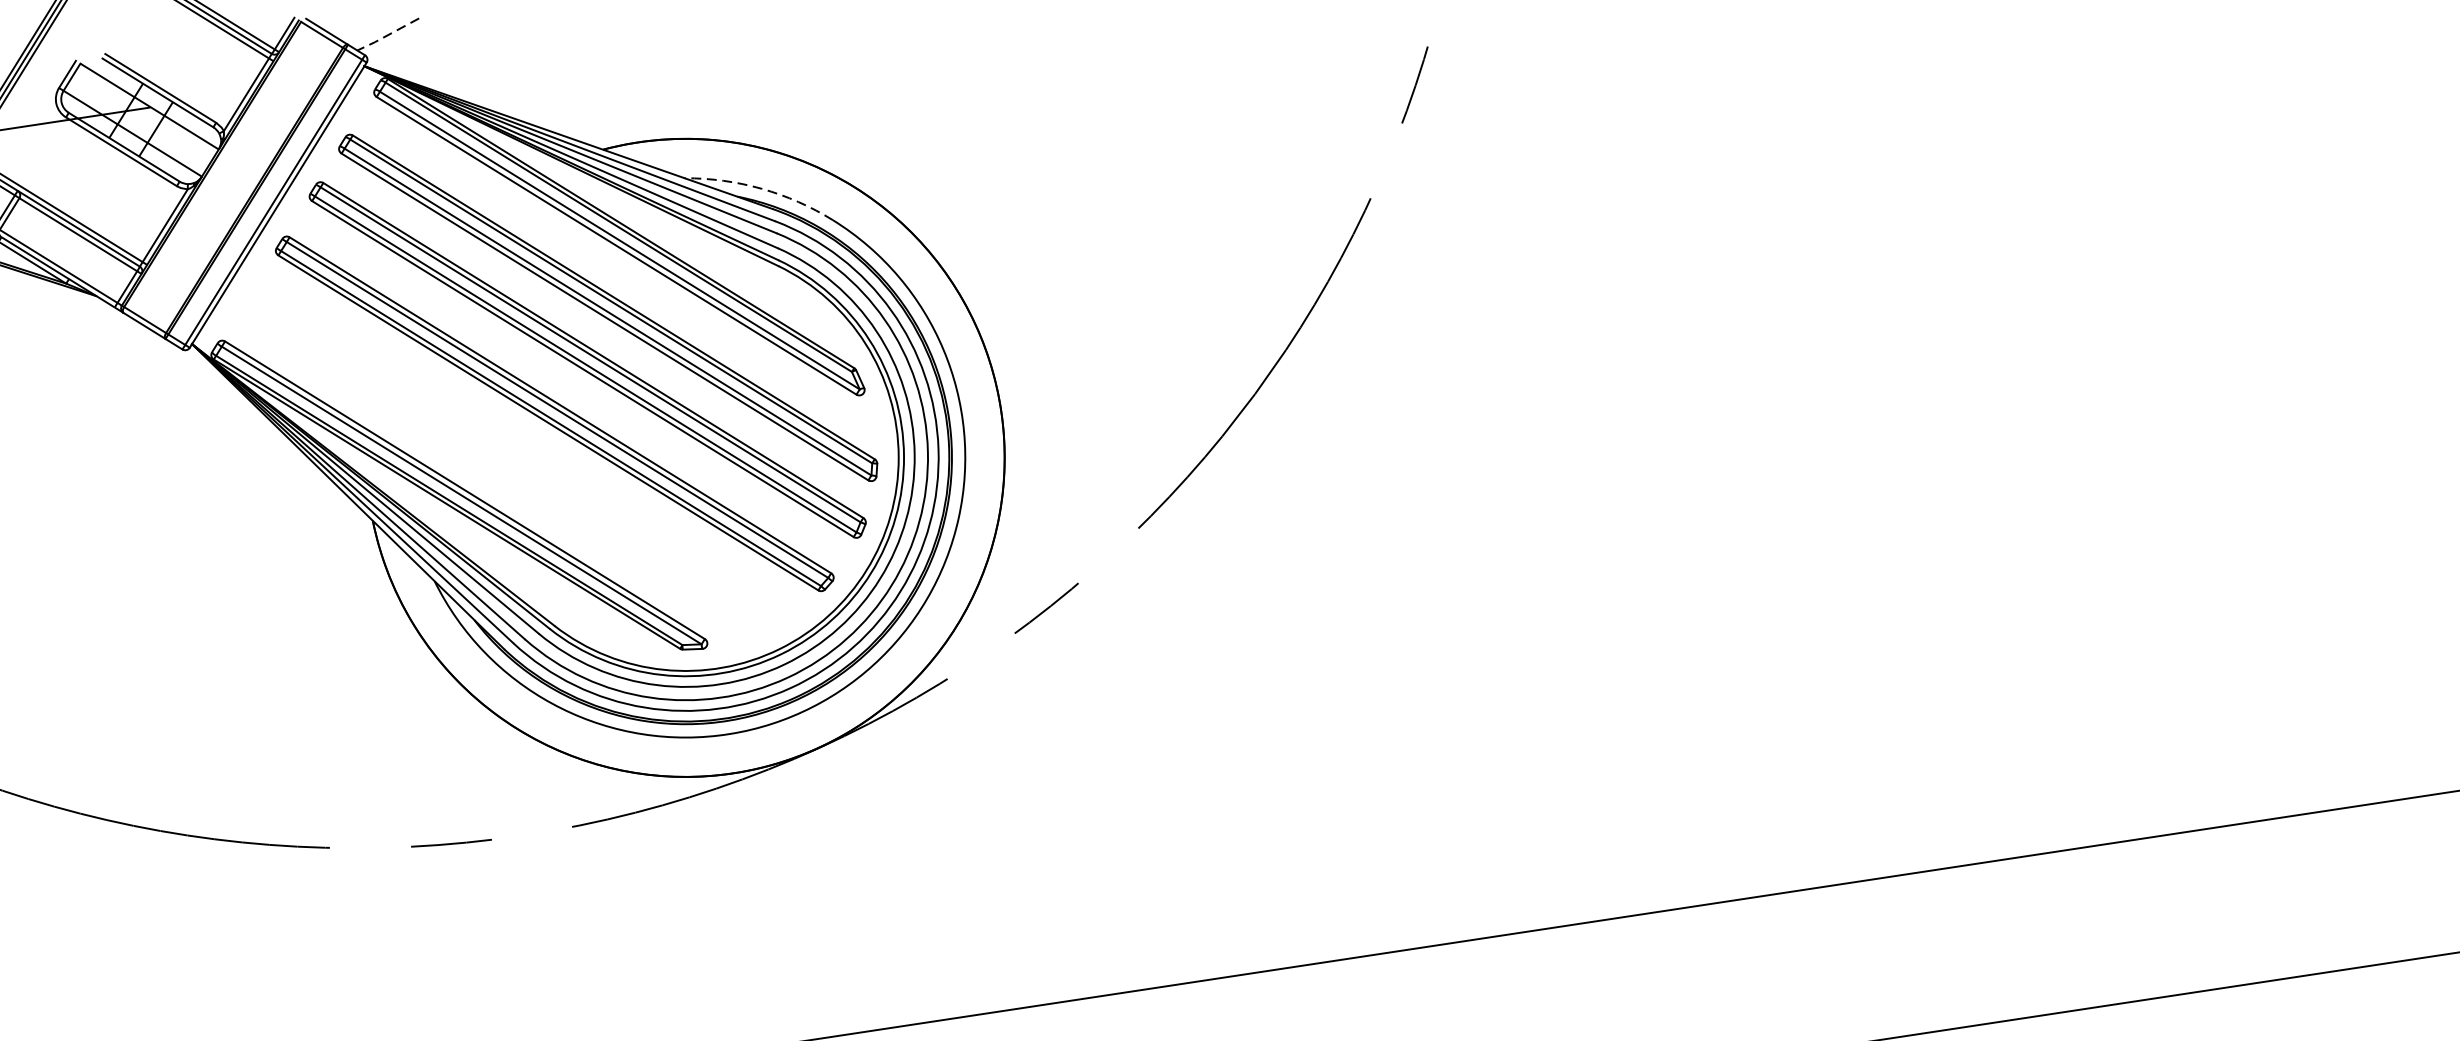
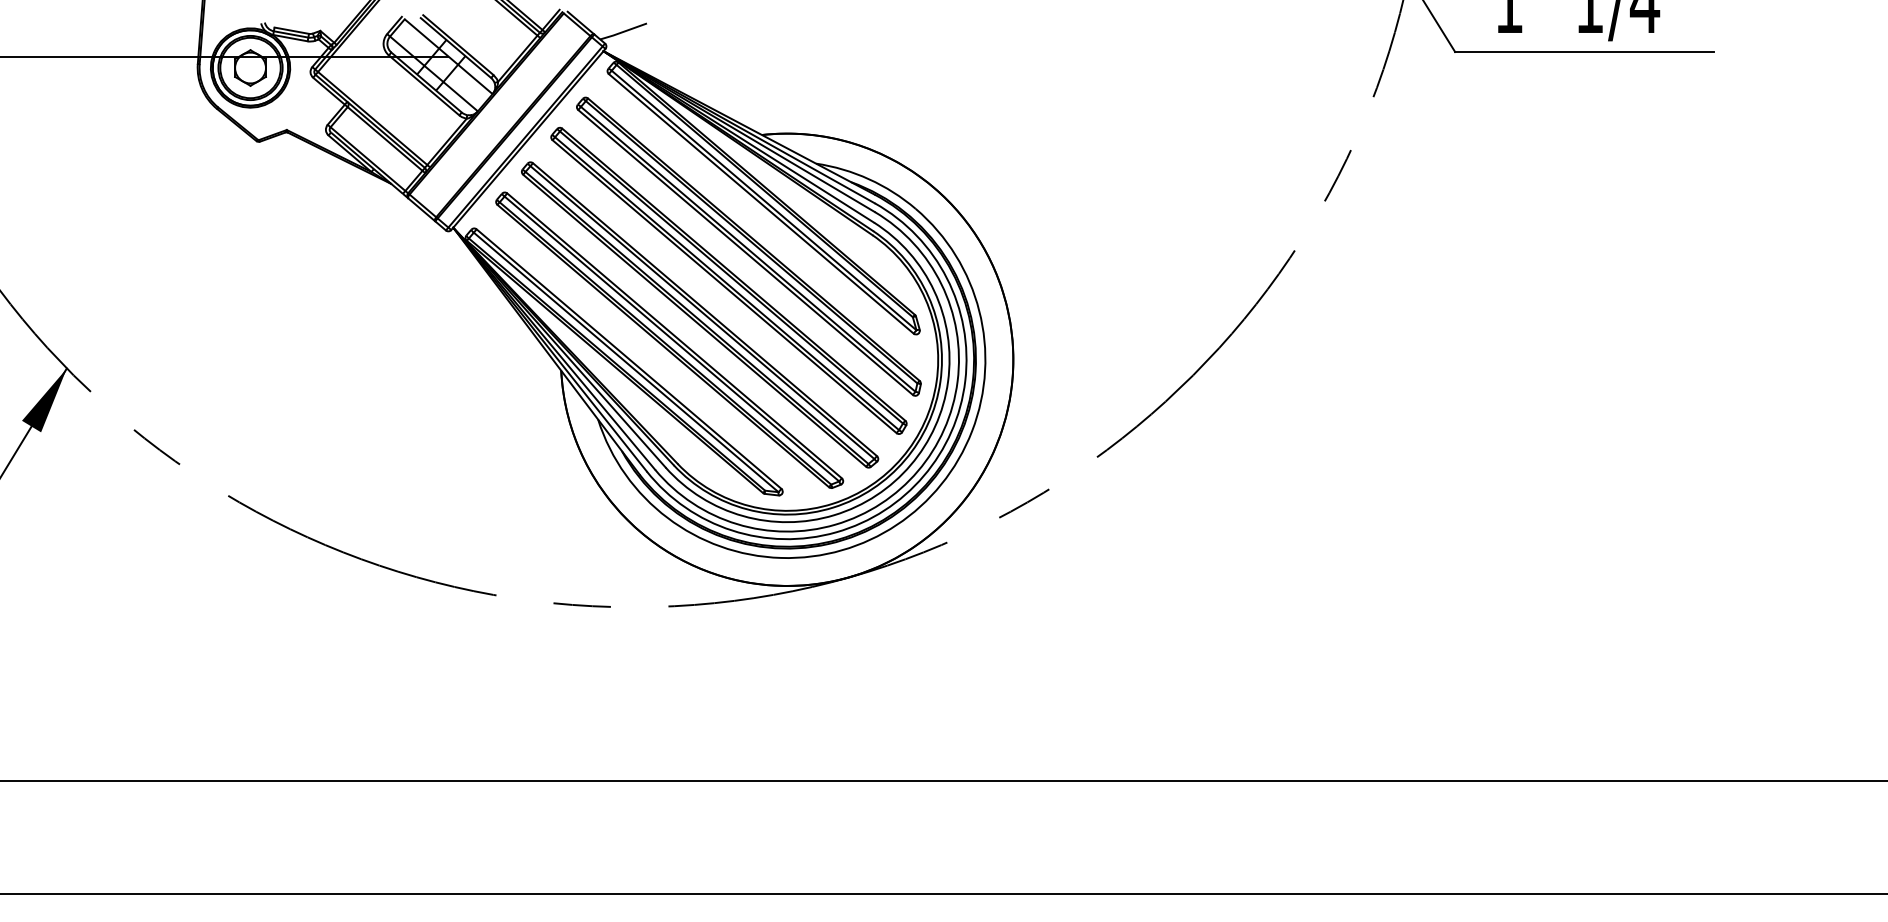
line: (386, 36) -> (622, 32), dashed -> solid
arc: (762, 189) -> (869, 179), dashed -> solid
part: (517, 454) -> (669, 339), added

